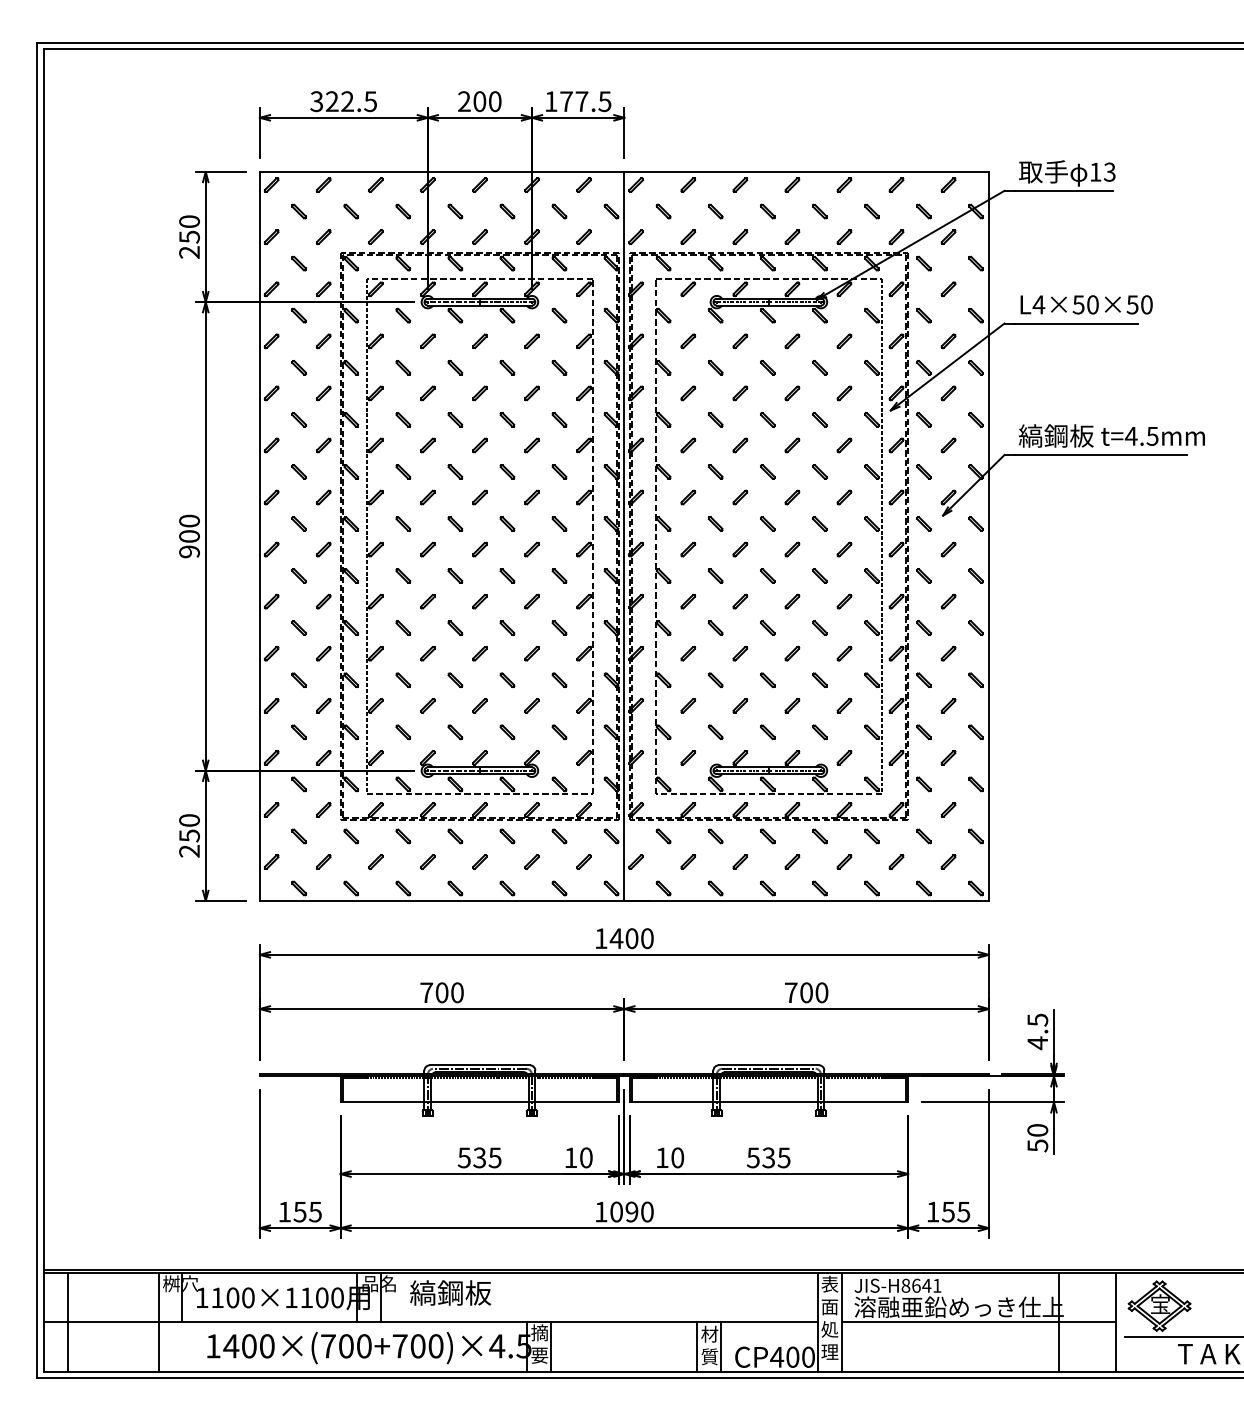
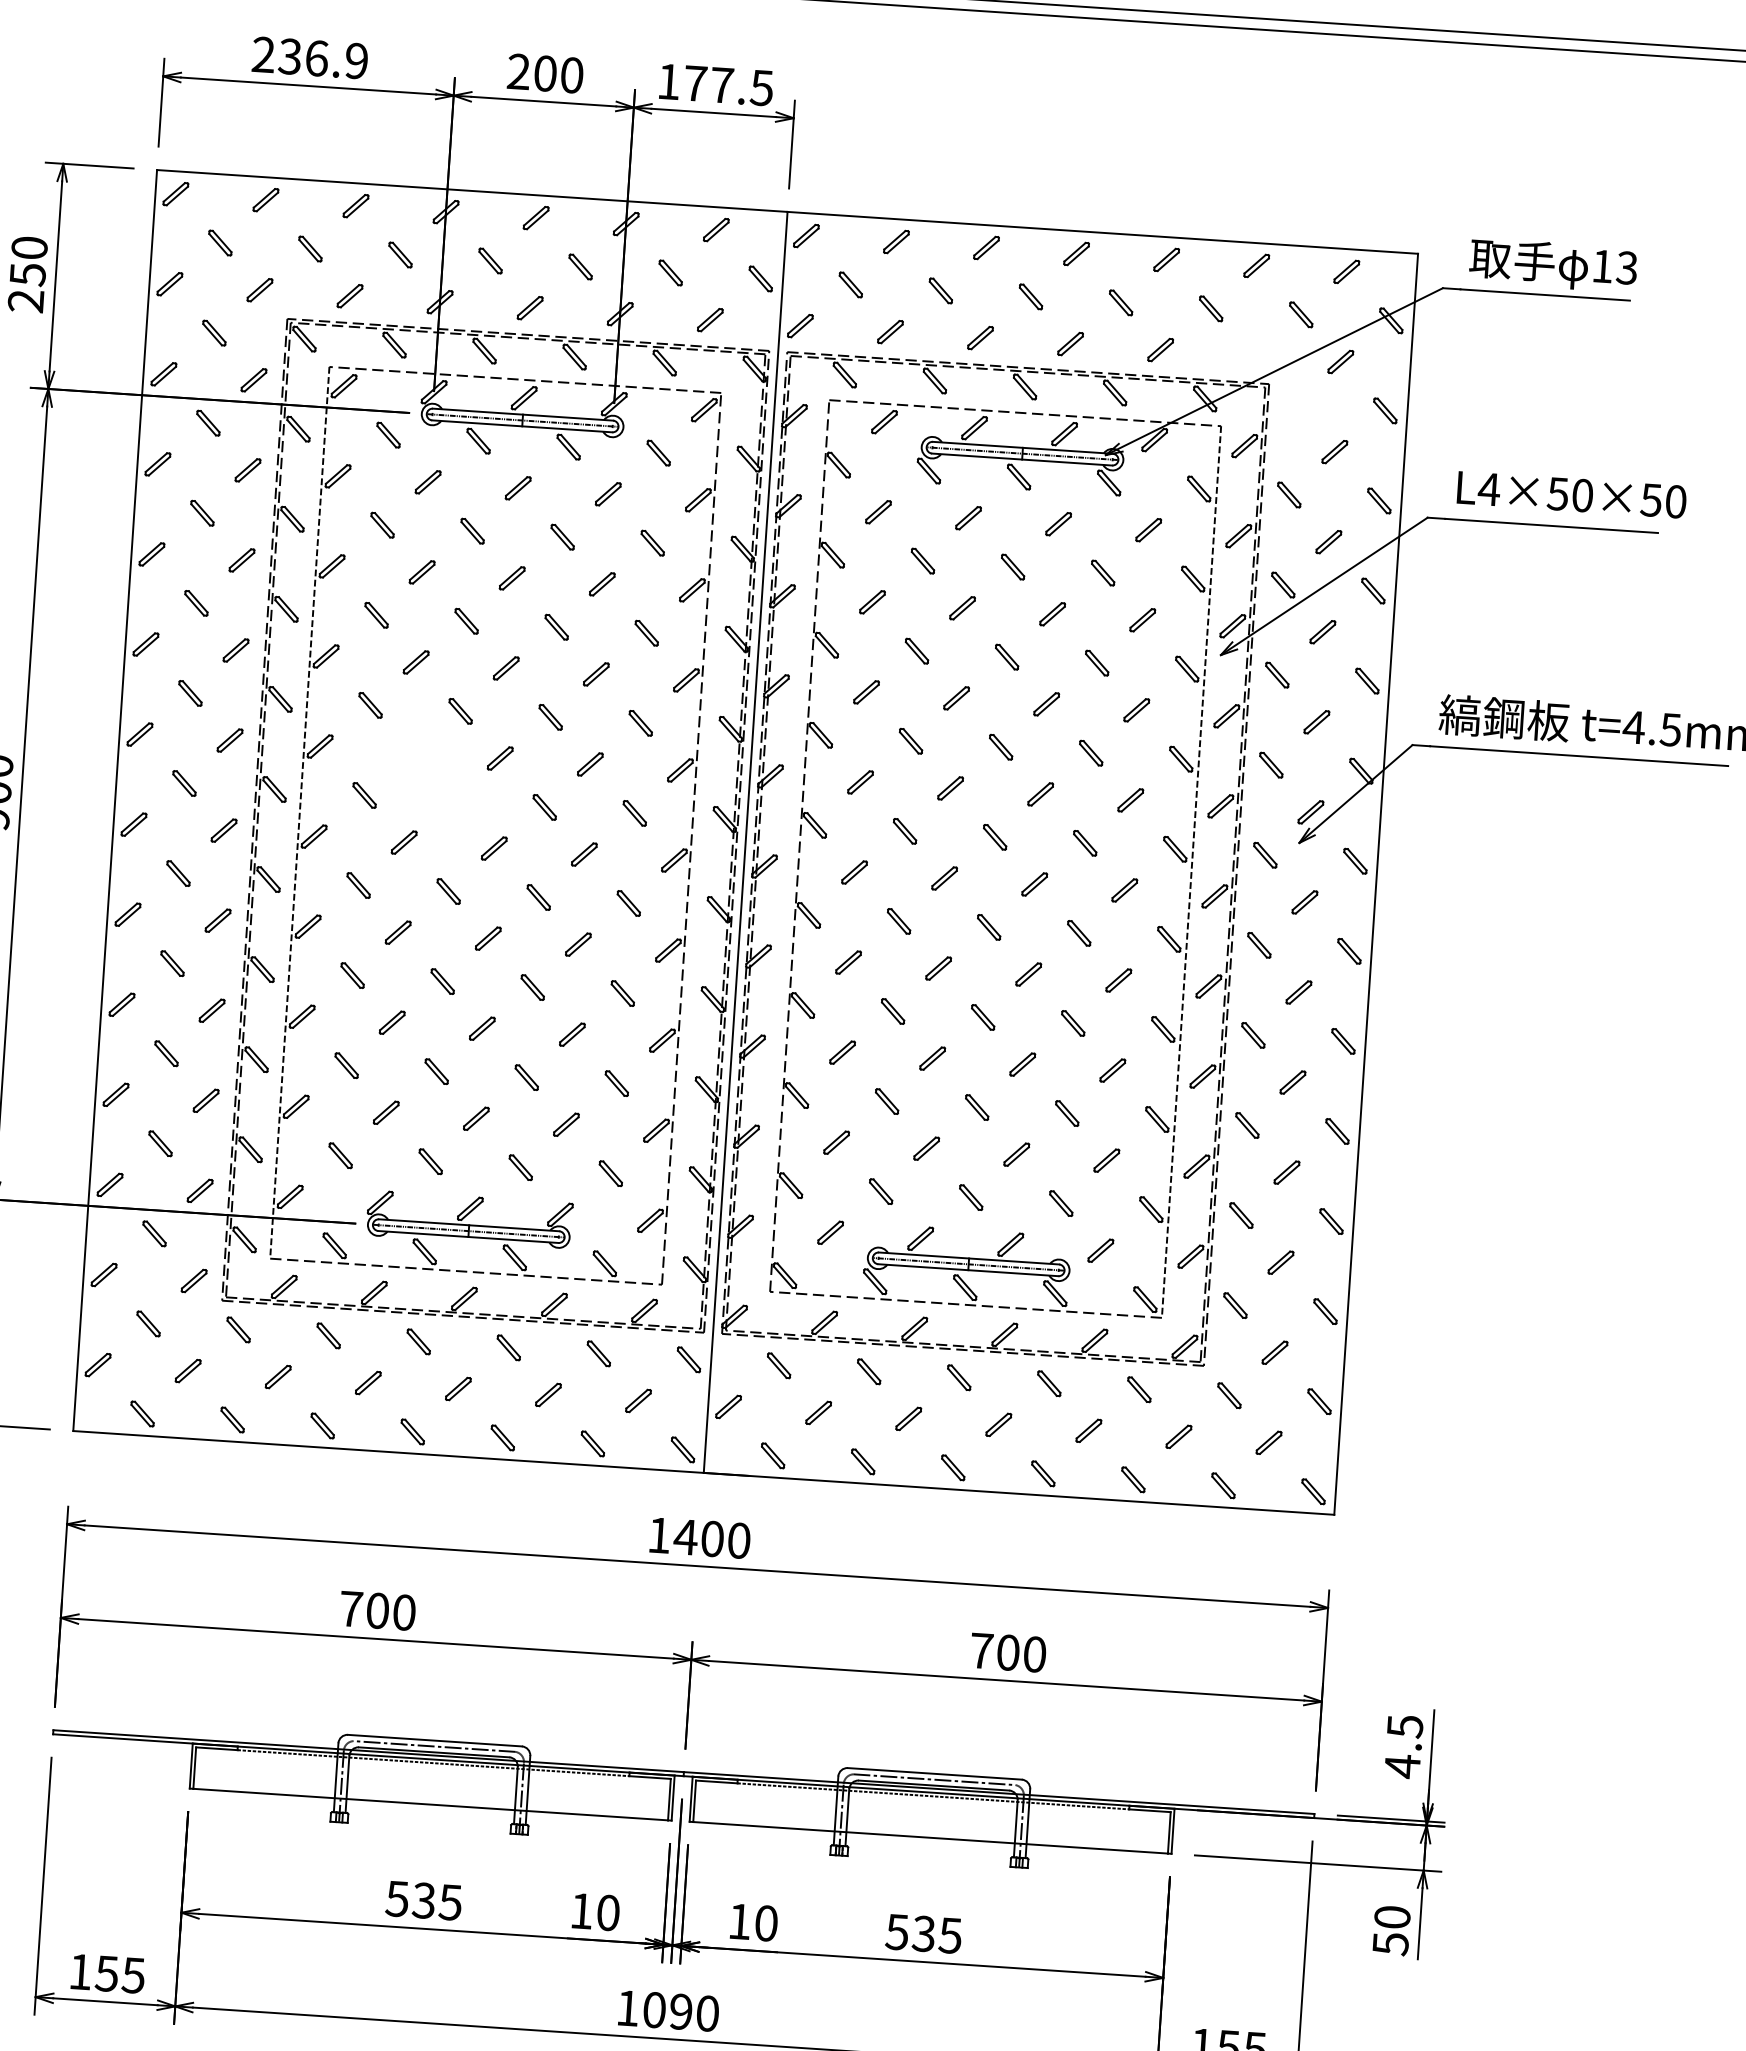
text: (343, 101) -> (309, 57), 322.5 -> 236.9
part: (916, 256) -> (1283, 391), removed
part: (448, 516) -> (443, 787), removed

